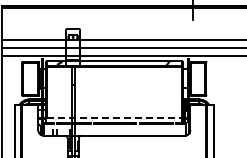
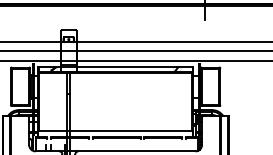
line: (114, 117) -> (115, 130), dashed -> solid

